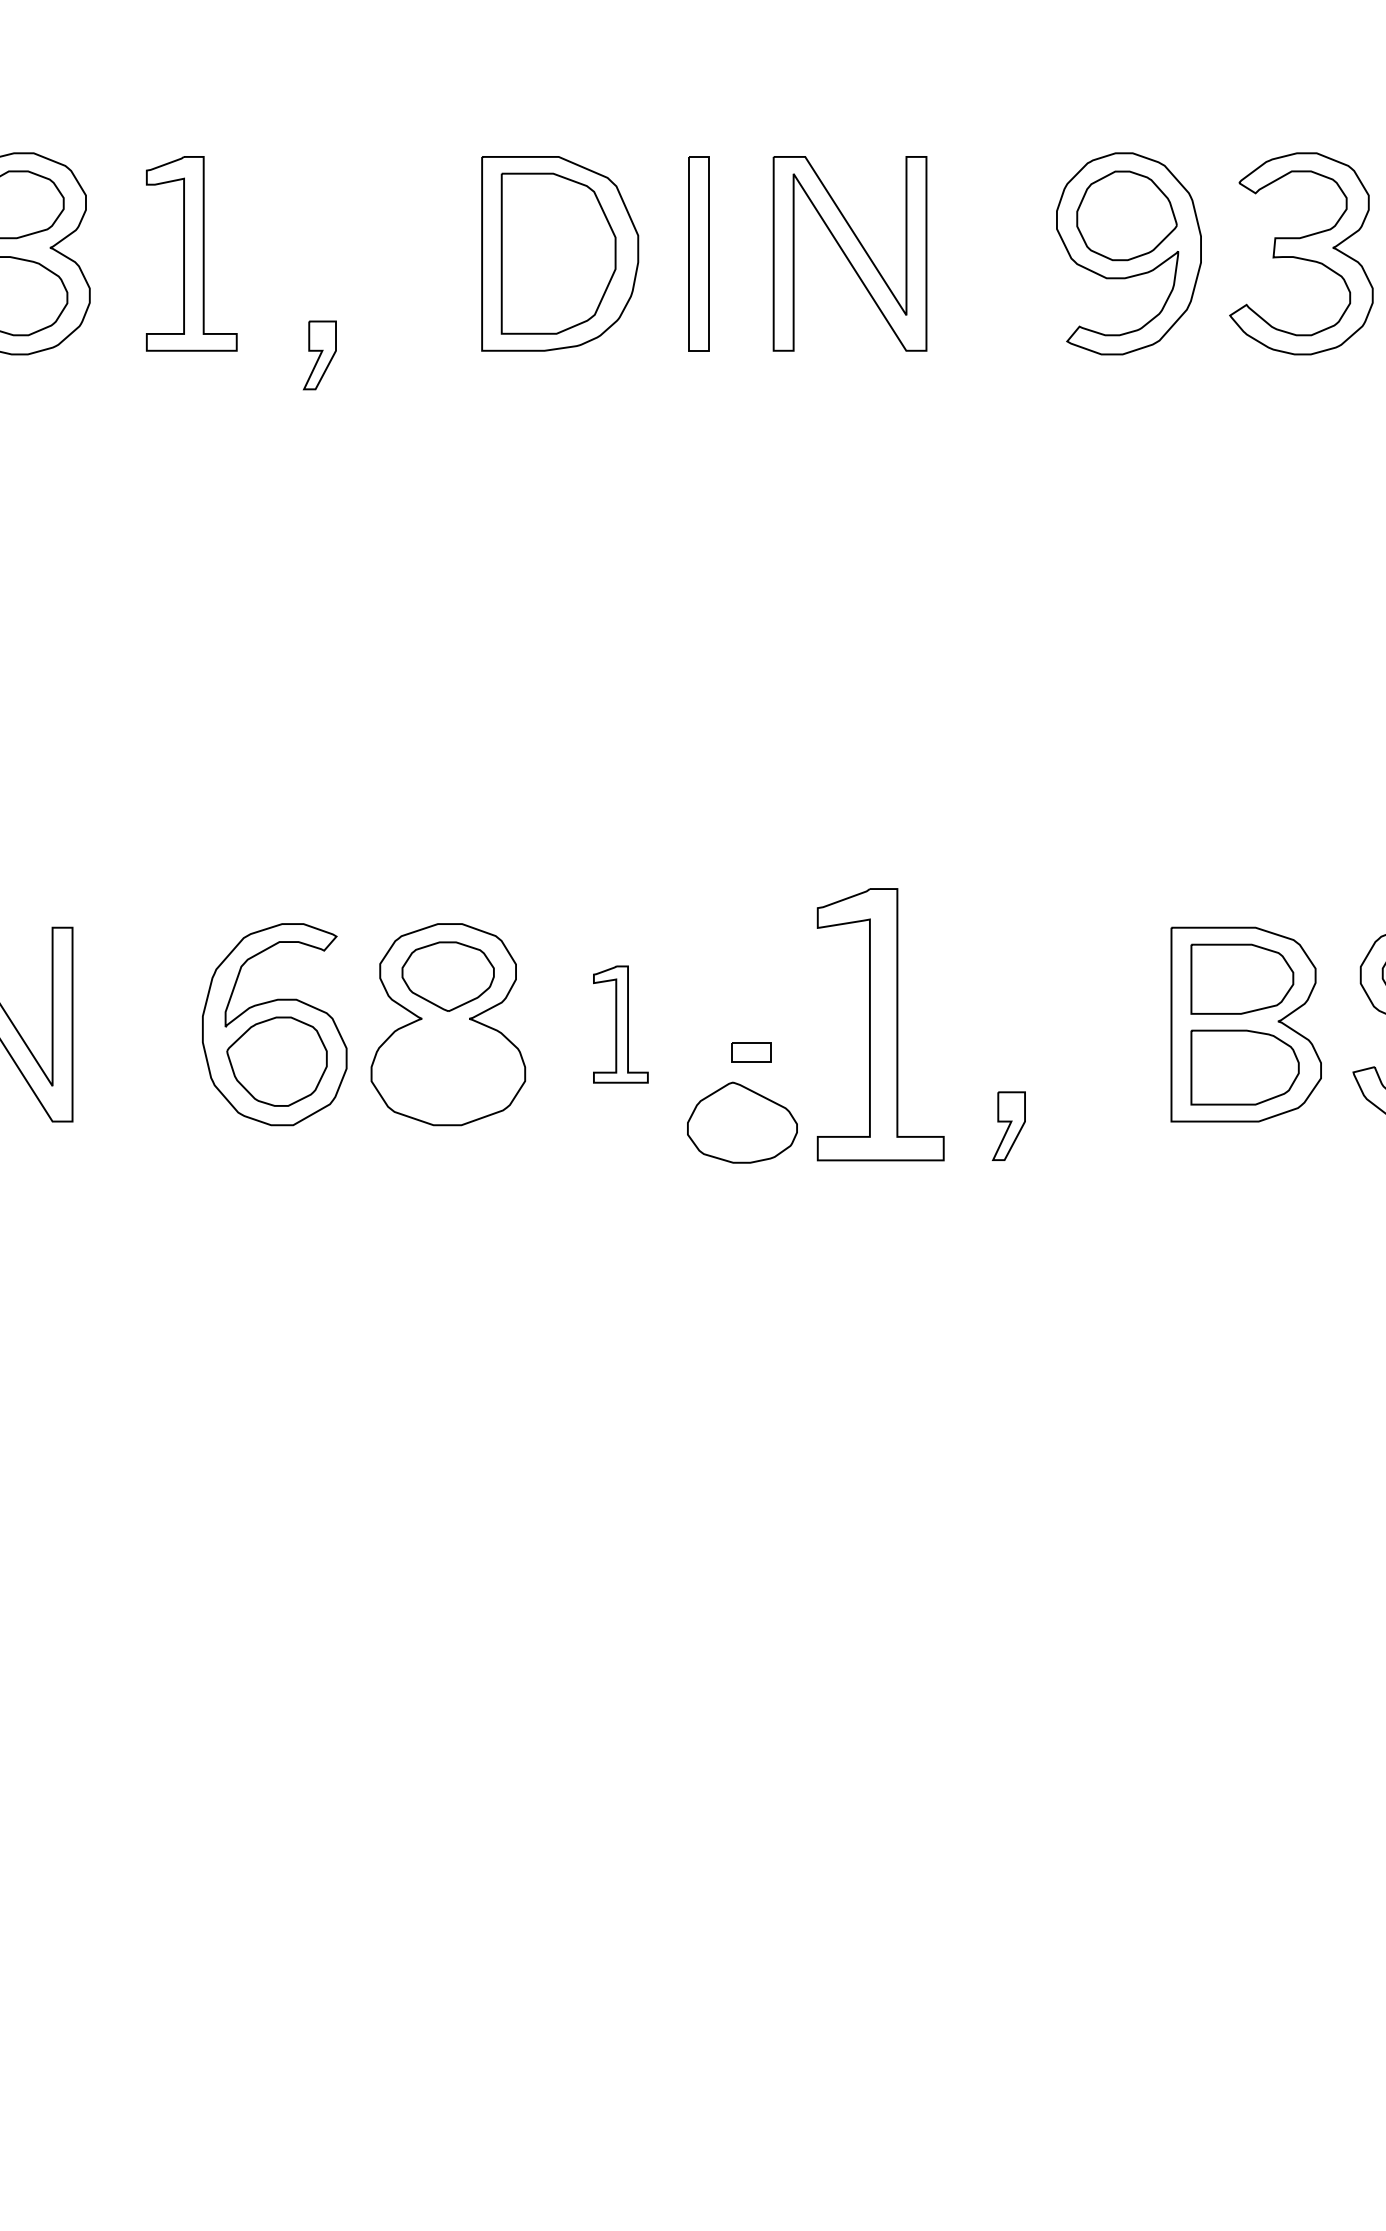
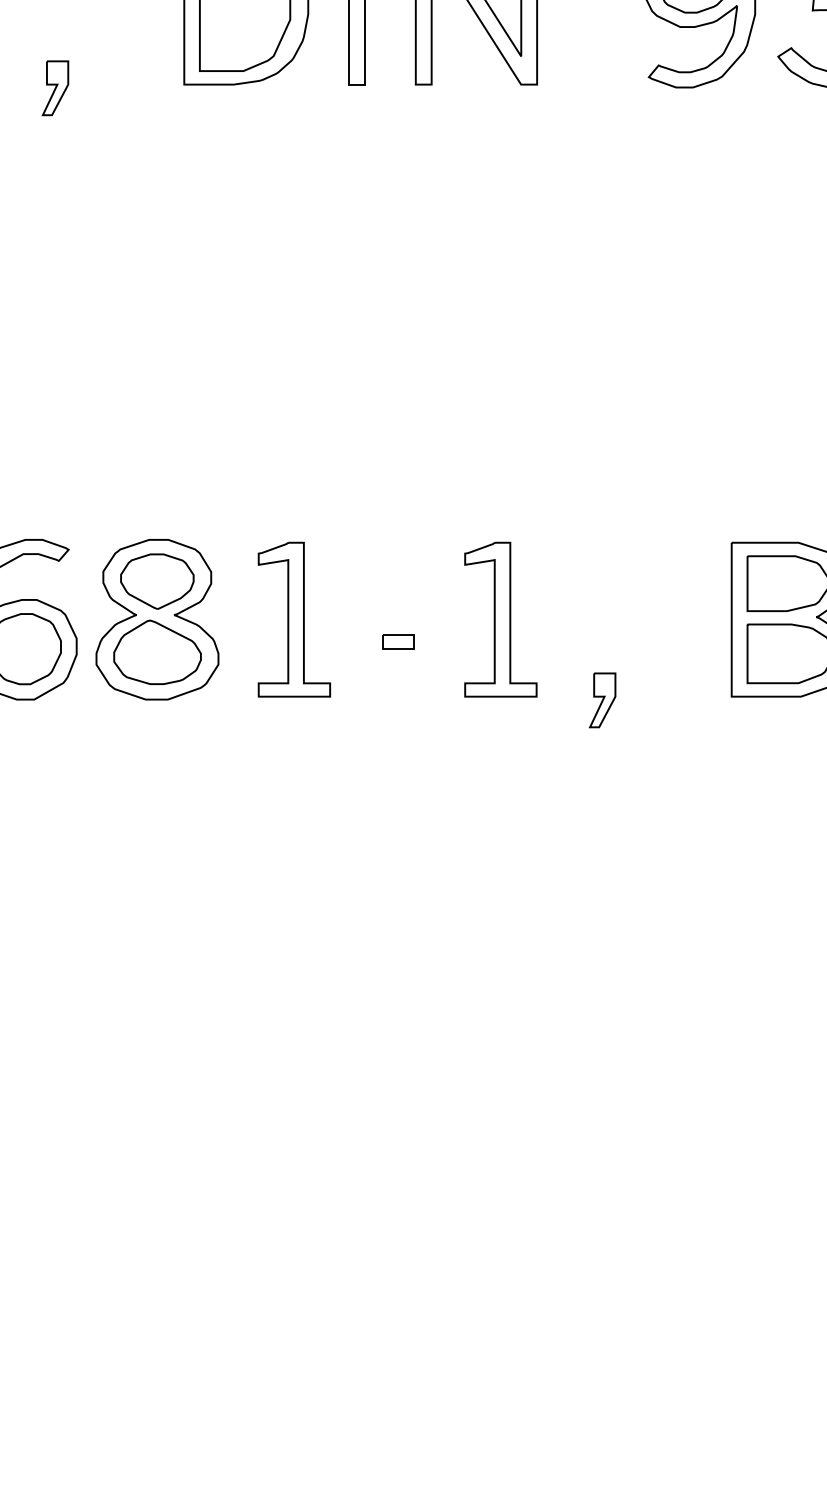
part: (620, 1024) -> (294, 619), size x1.67
part: (880, 1024) -> (500, 619), size x0.71
part: (742, 1122) -> (157, 652), moved

